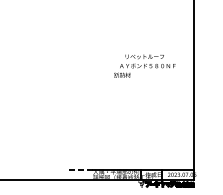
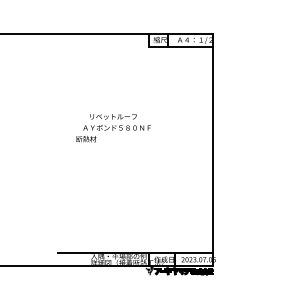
text: (144, 66) -> (113, 128), moved
line: (79, 169) -> (74, 253), dashed -> solid

